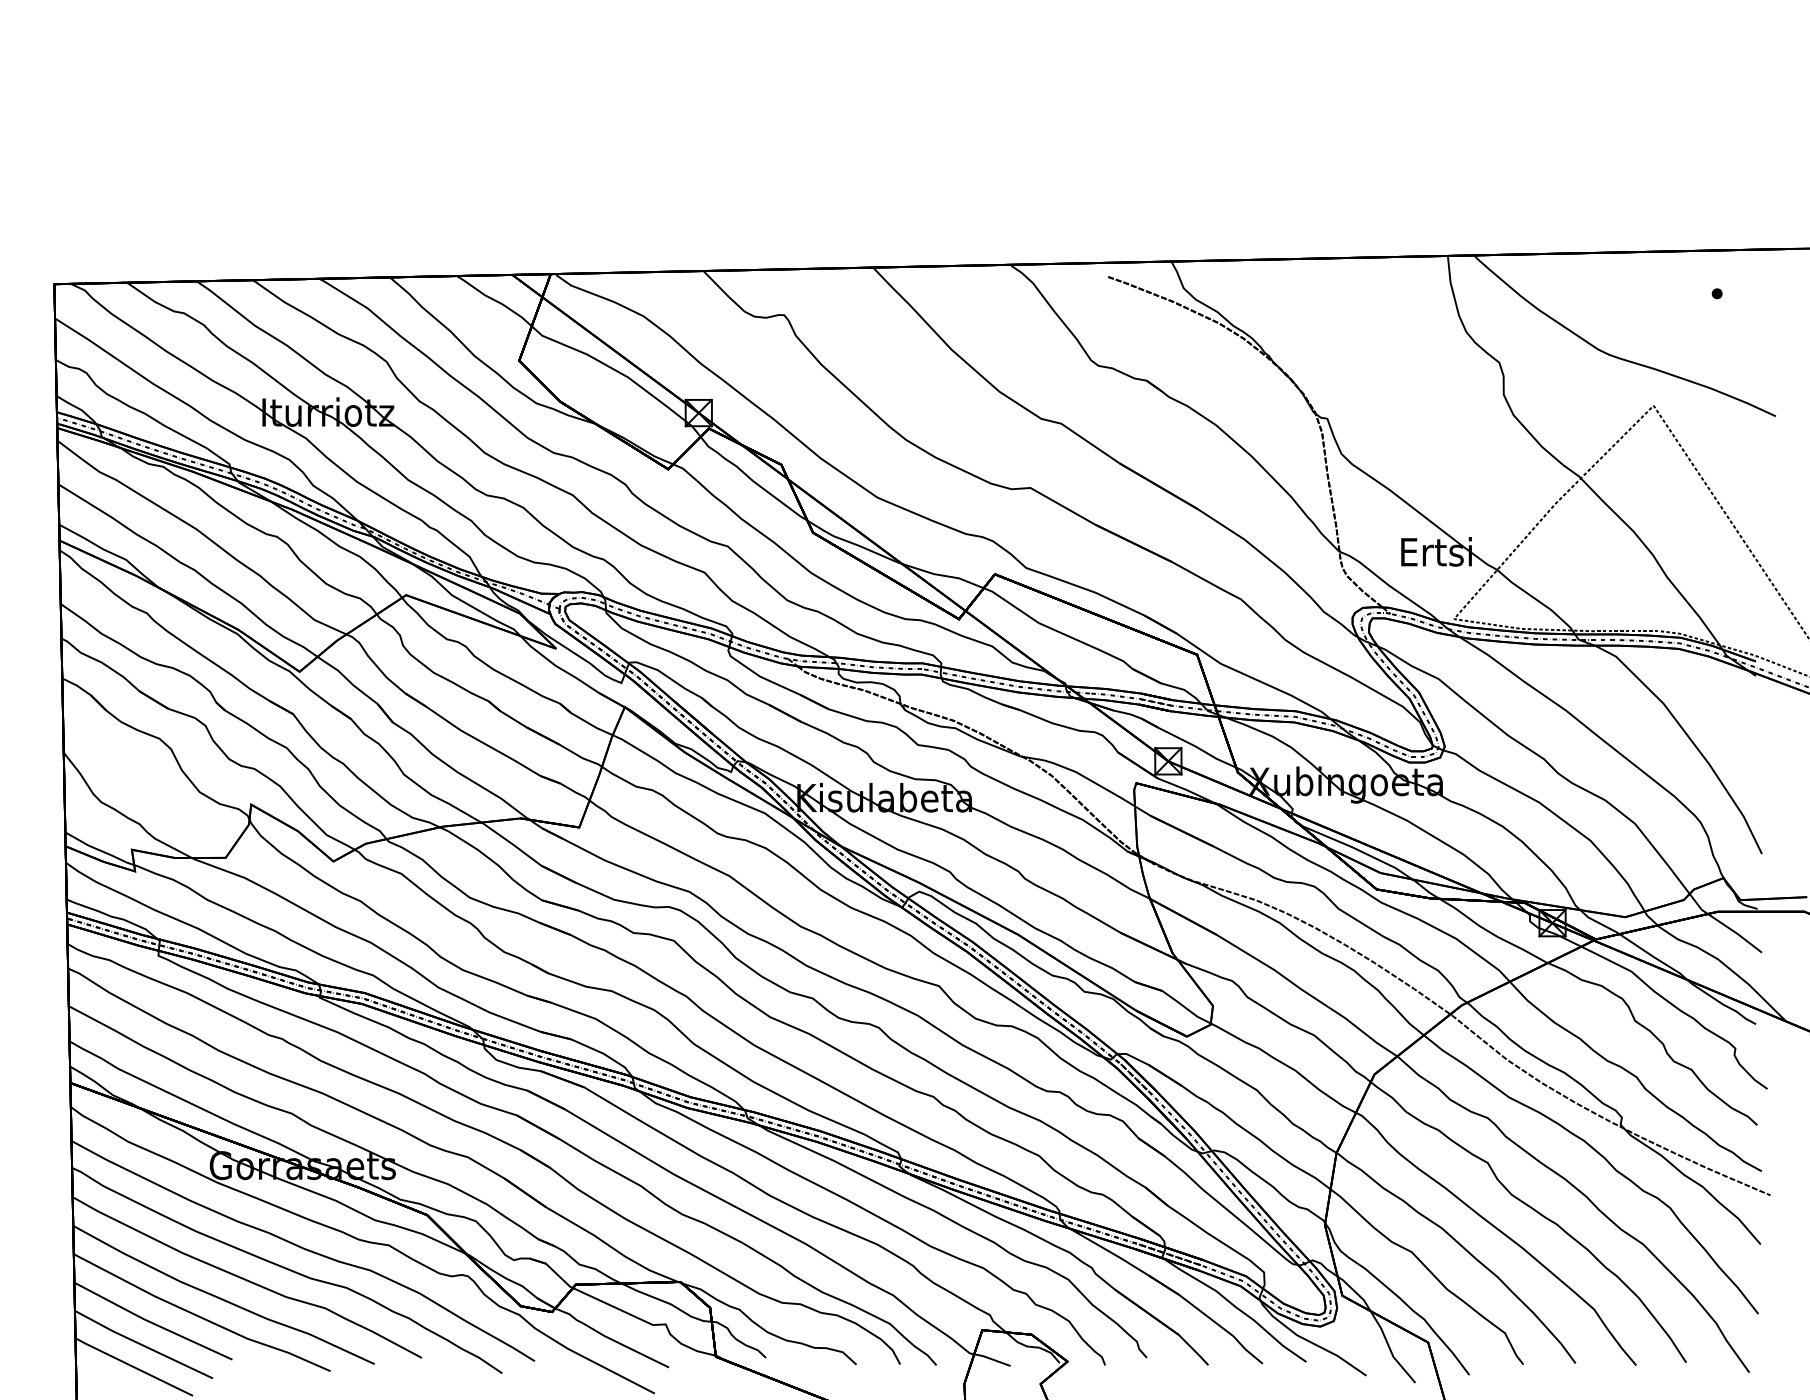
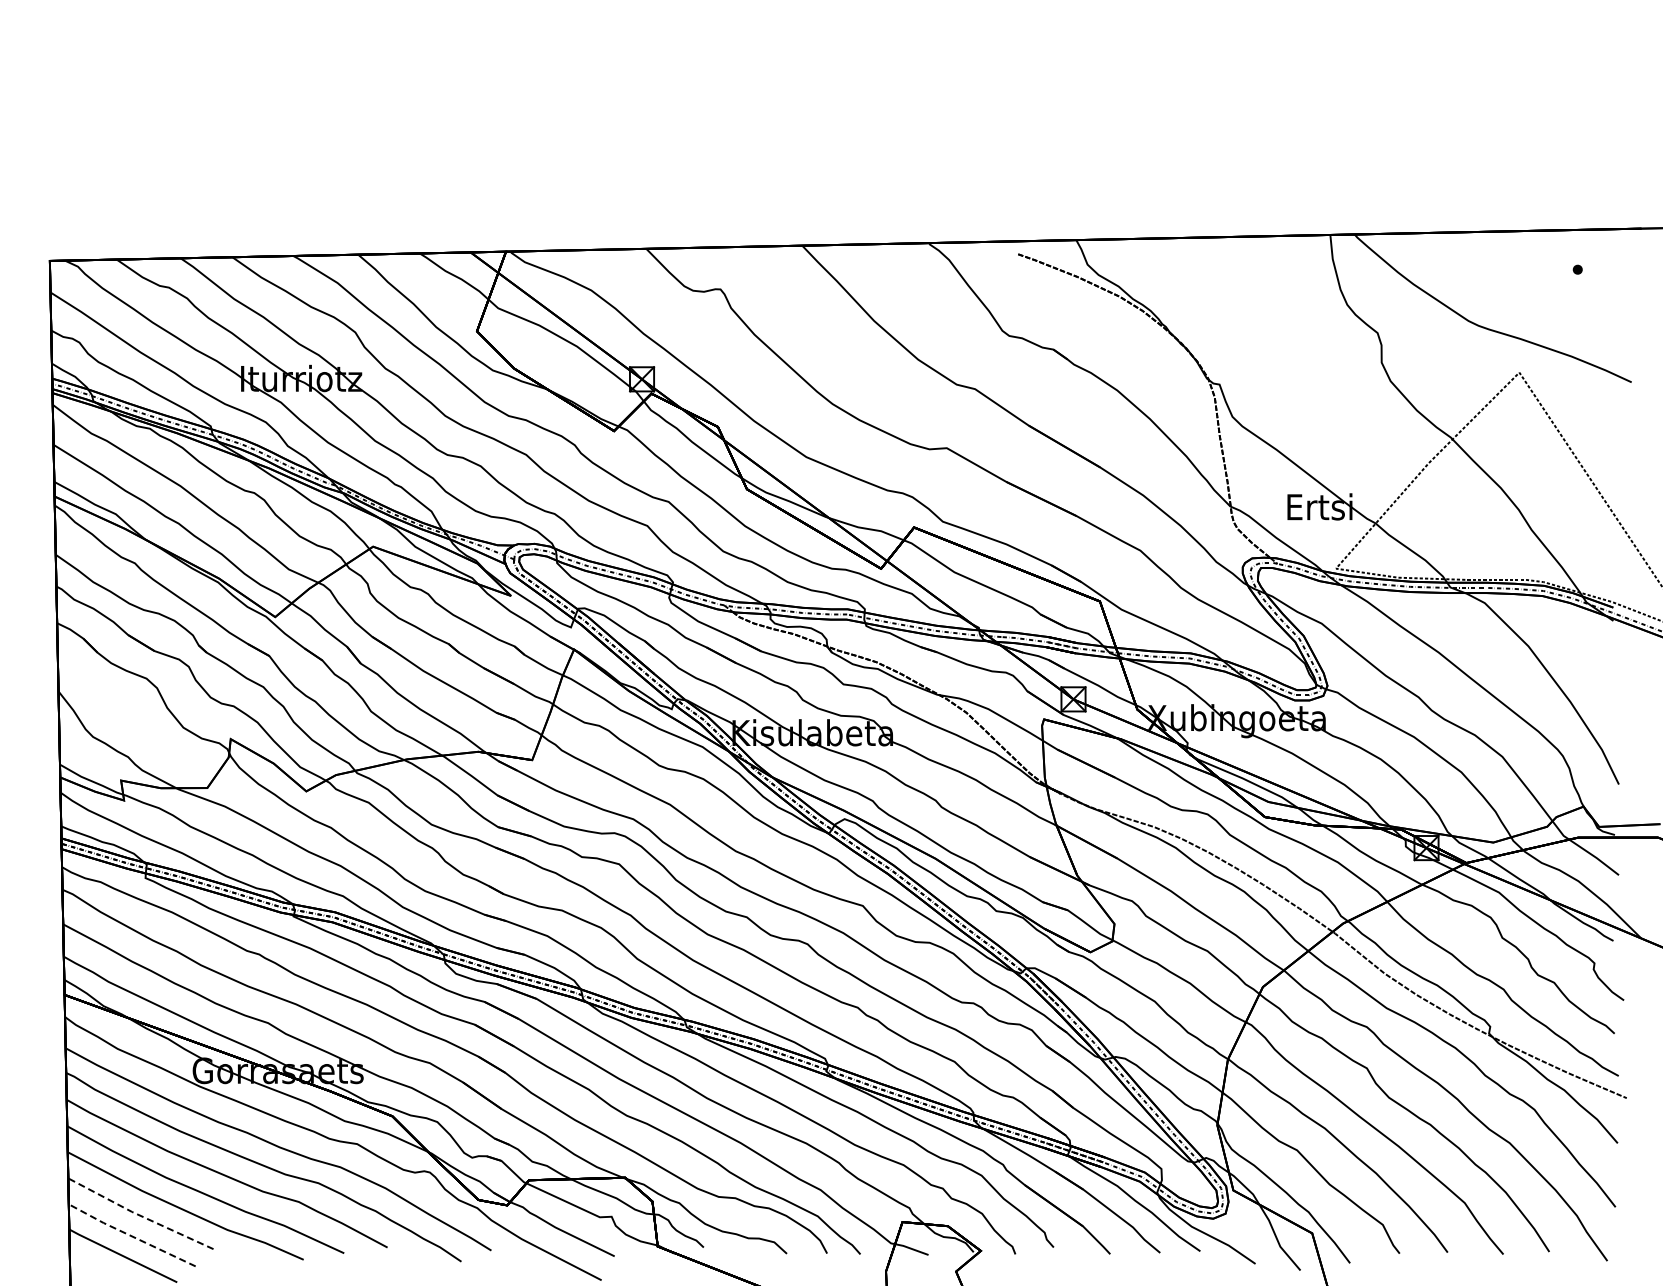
line: (151, 1323) -> (139, 1215), solid -> dashed
line: (142, 1344) -> (130, 1235), solid -> dashed

